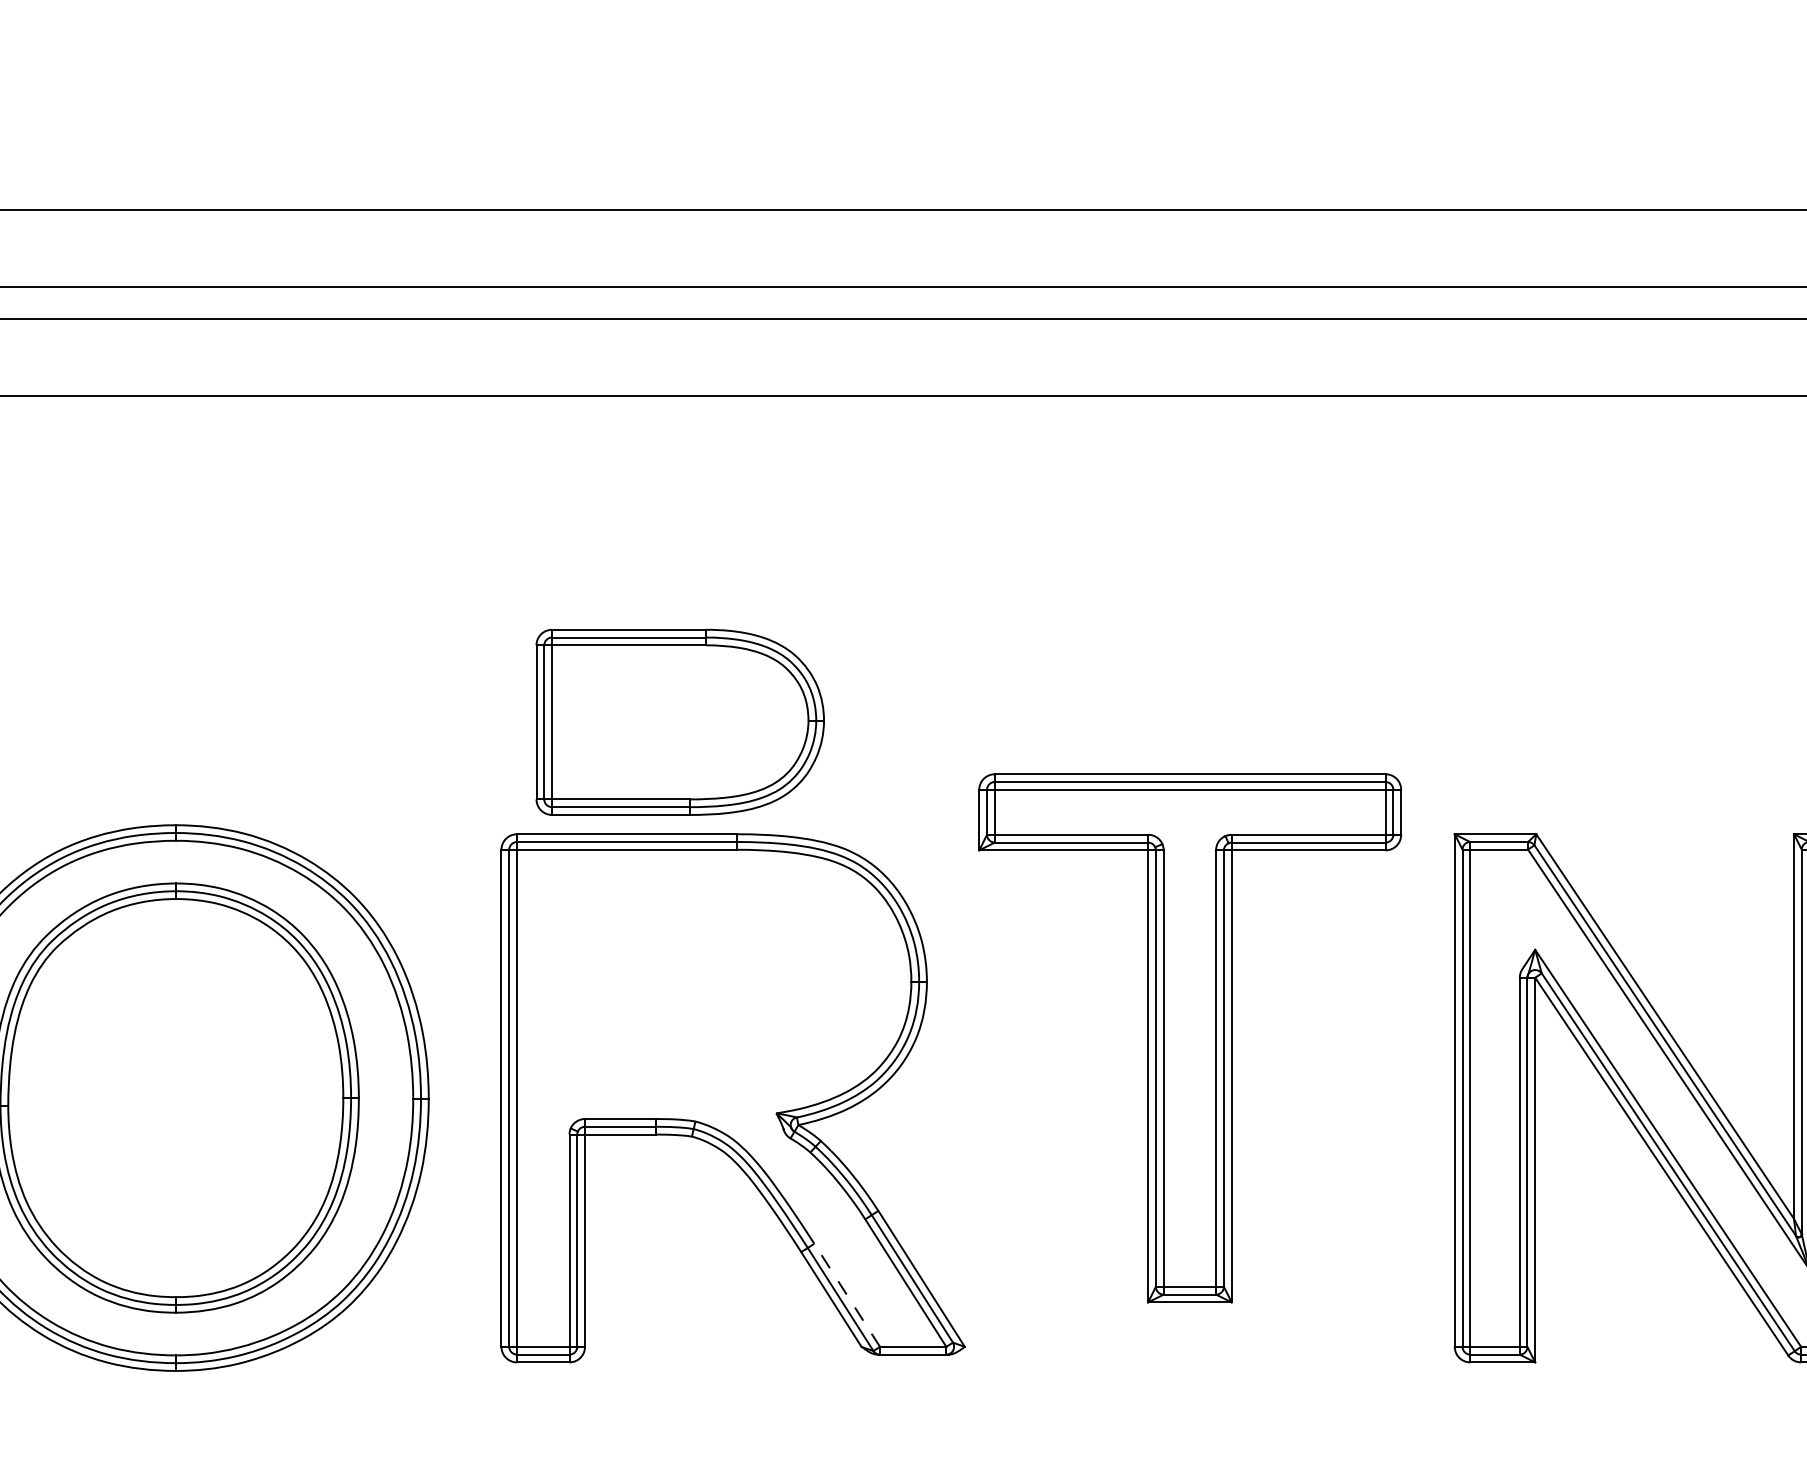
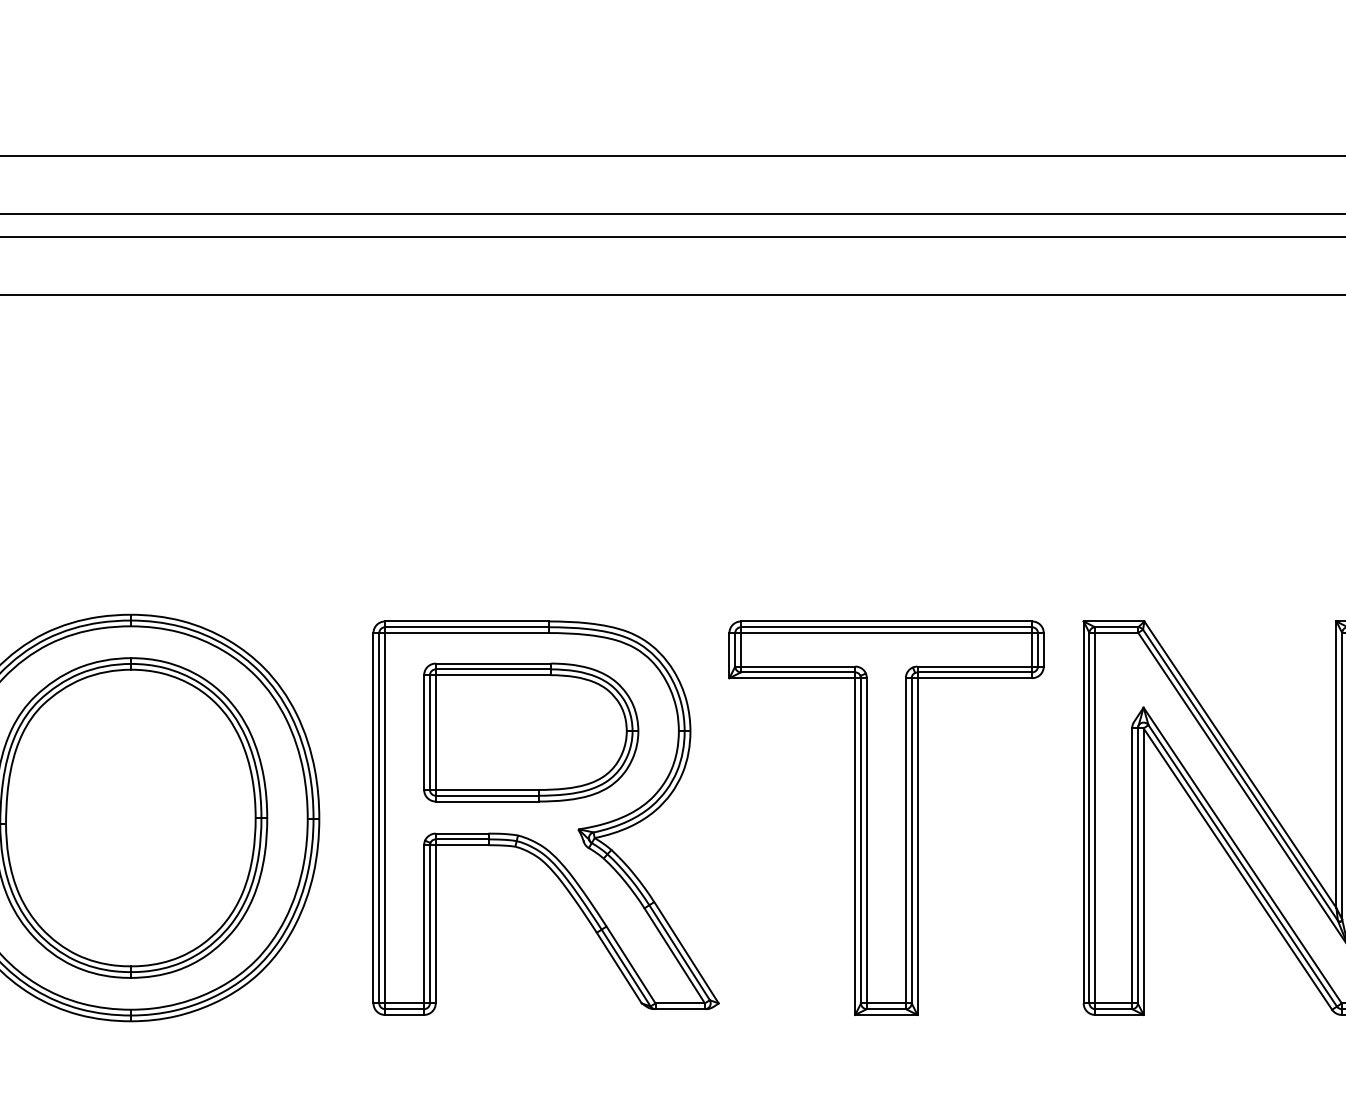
part: (679, 721) -> (530, 731), moved
part: (1189, 1038) -> (886, 818), moved
line: (846, 1294) -> (630, 964), dashed -> solid

